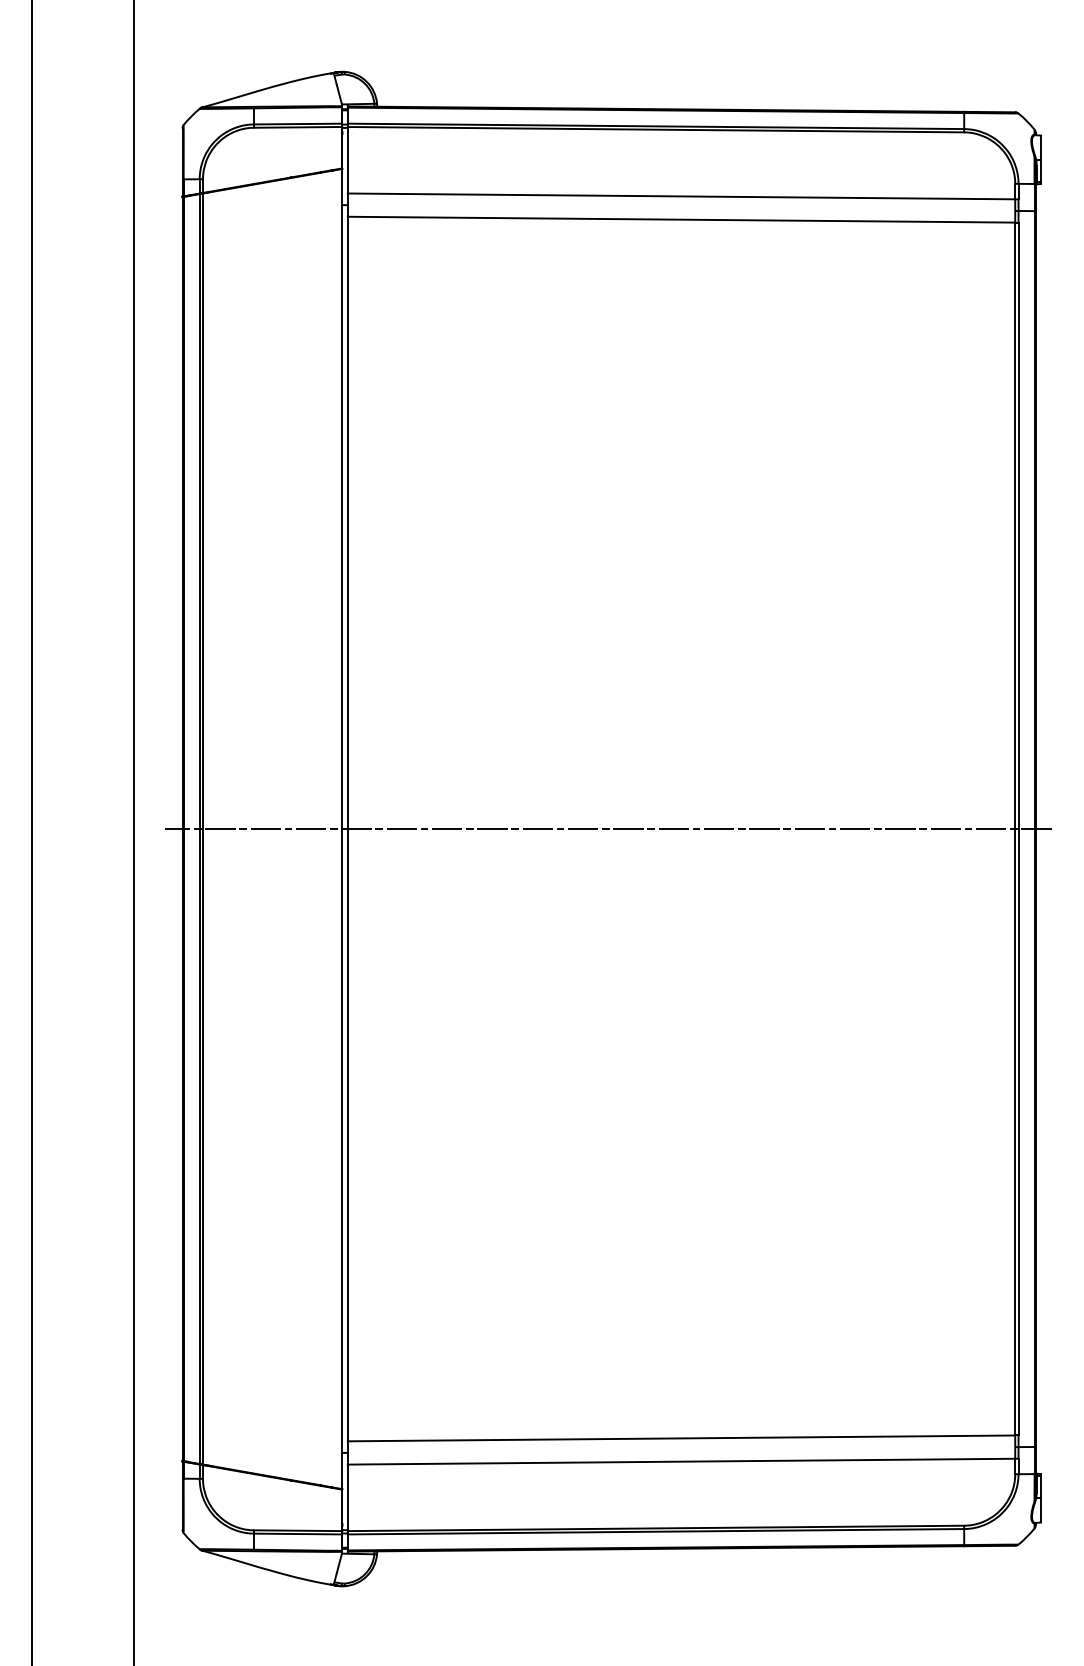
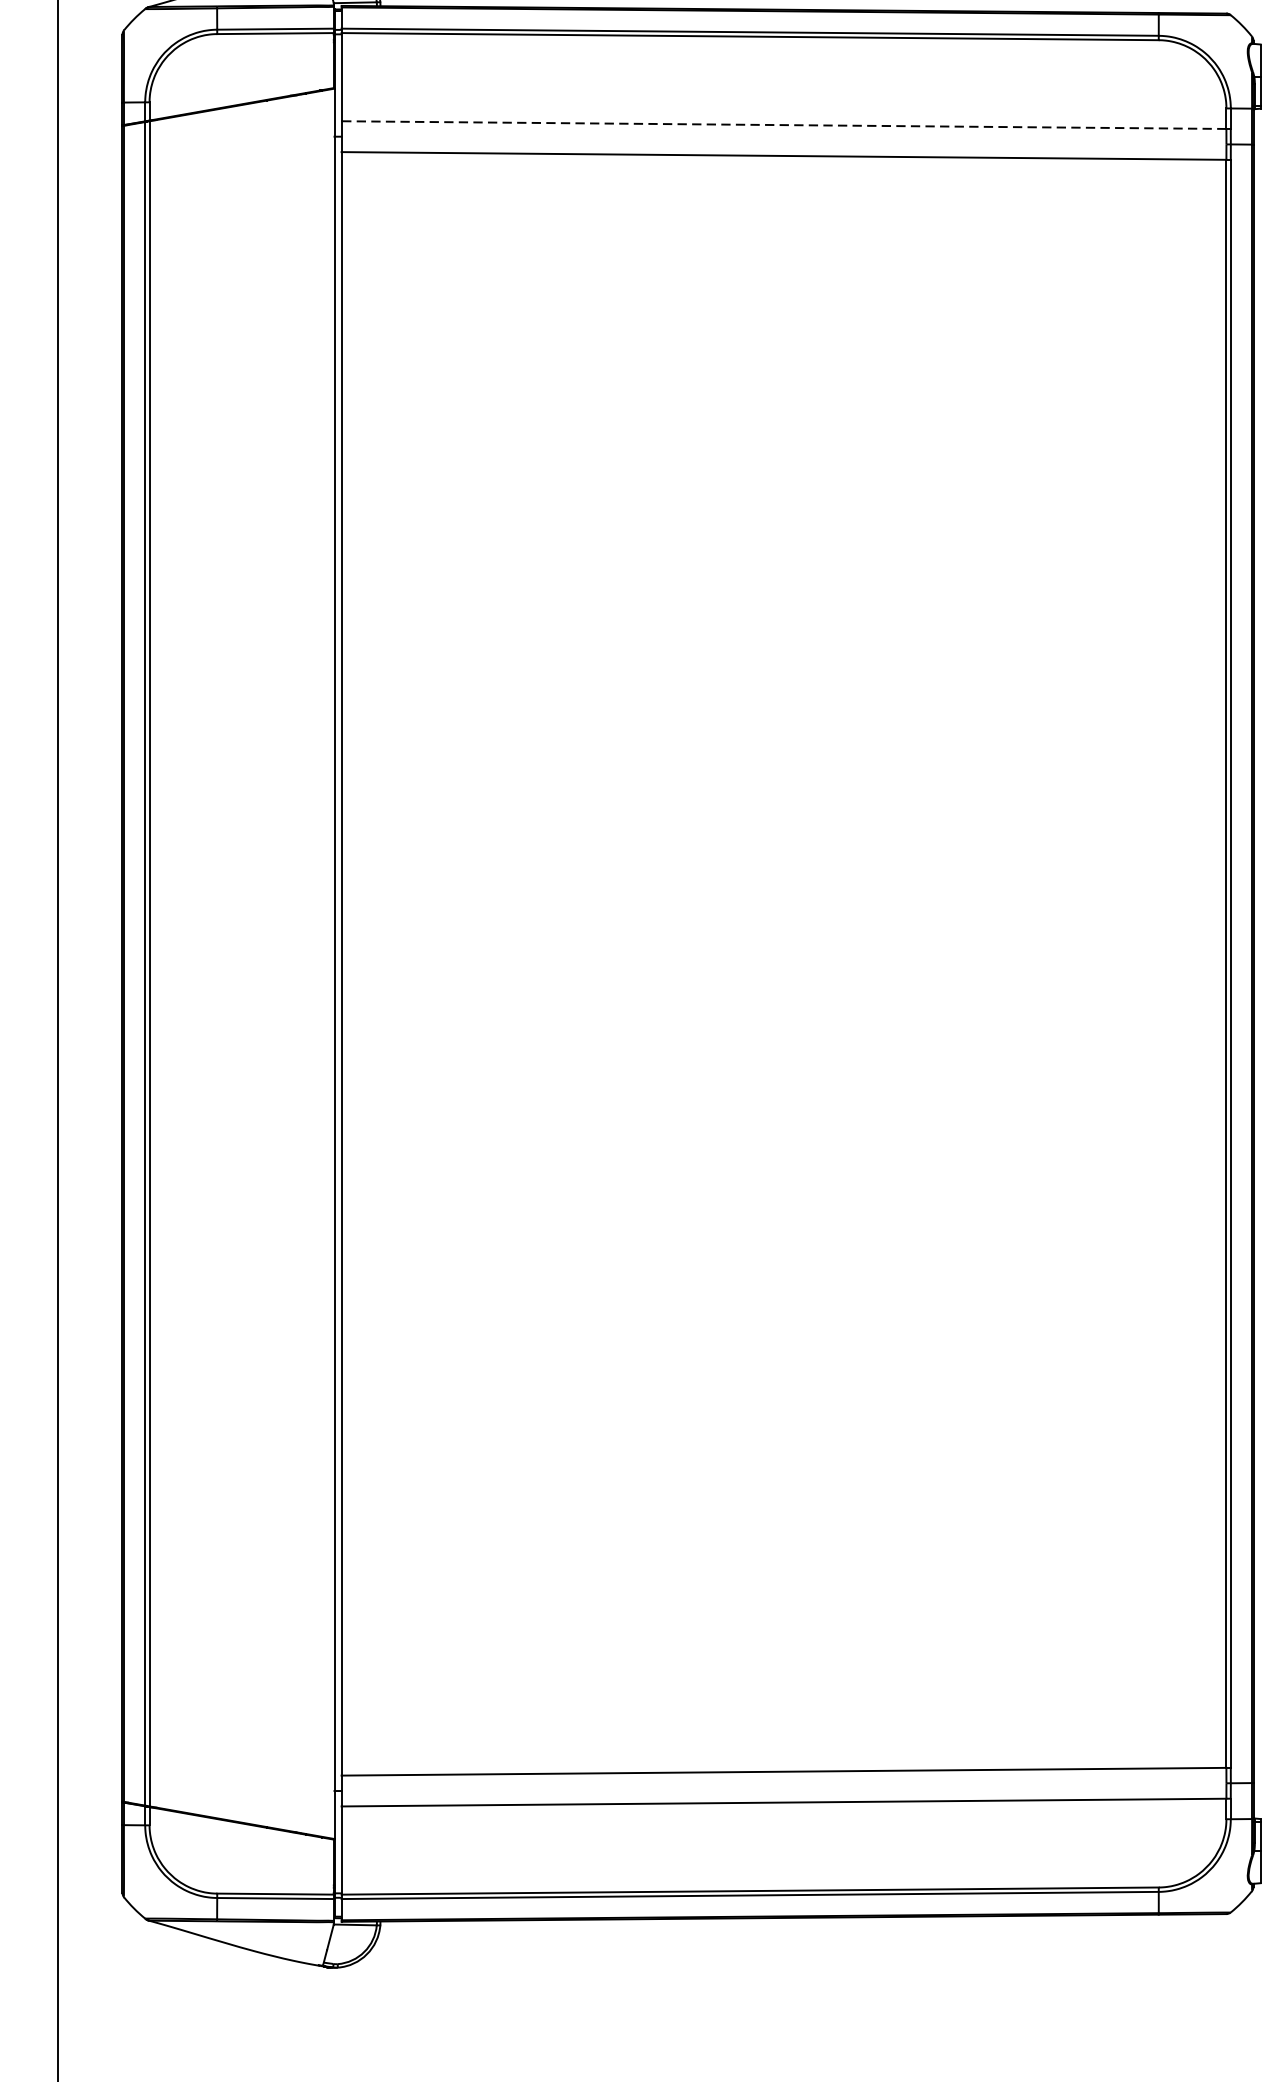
line: (681, 196) -> (783, 125), solid -> dashed
line: (608, 829) -> (687, 964), removed

